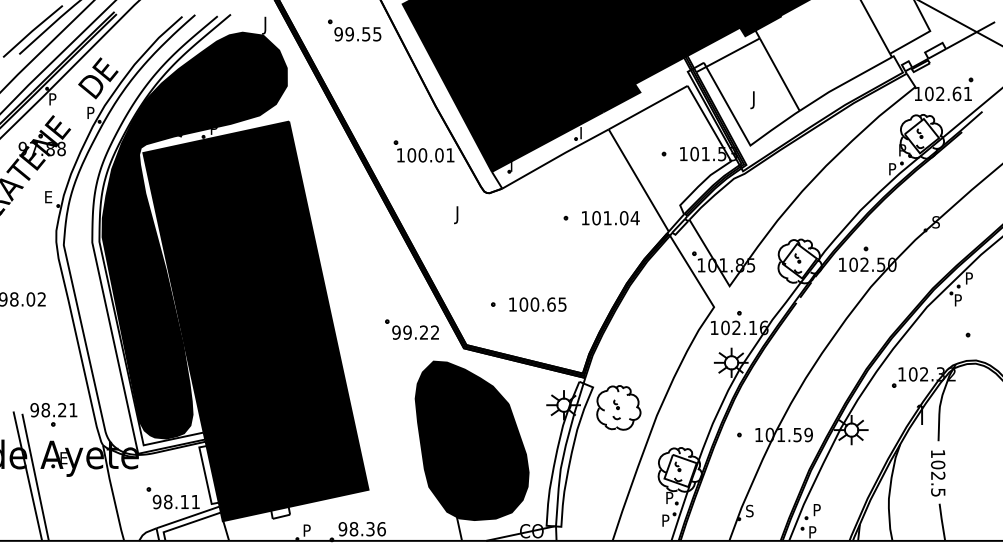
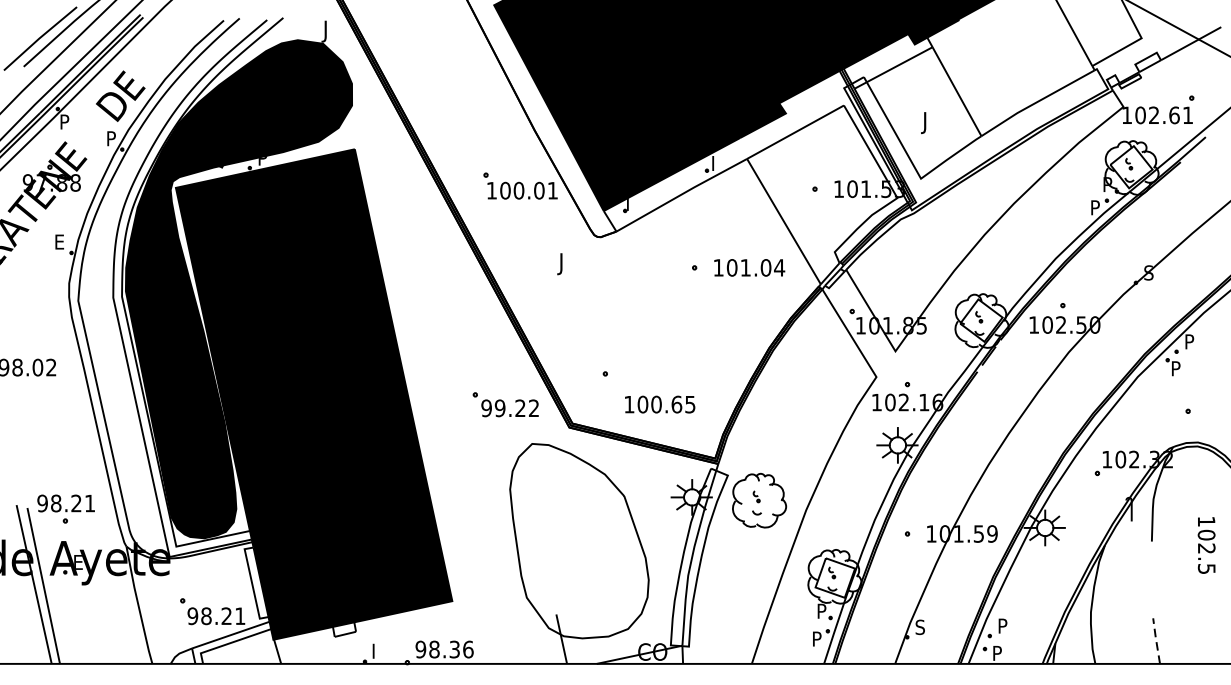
part: (354, 30) -> (435, 37), removed
text: (537, 304) -> (659, 404), moved
fill: (471, 440) -> (578, 540), removed
text: (938, 473) -> (1207, 545), moved
text: (184, 501) -> (226, 615), 98.11 -> 98.21
line: (942, 521) -> (1156, 640), solid -> dashed
text: (307, 527) -> (377, 647), P -> I

